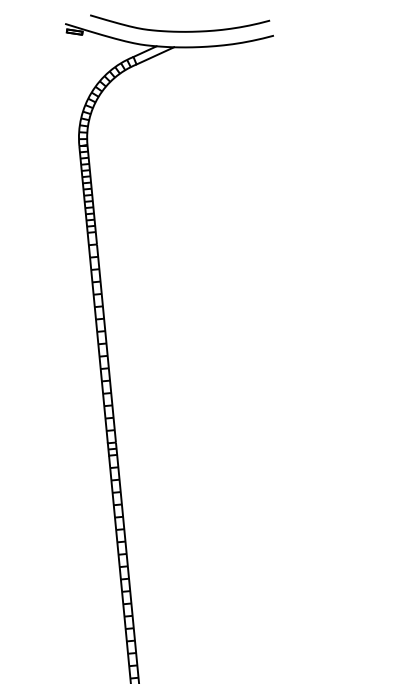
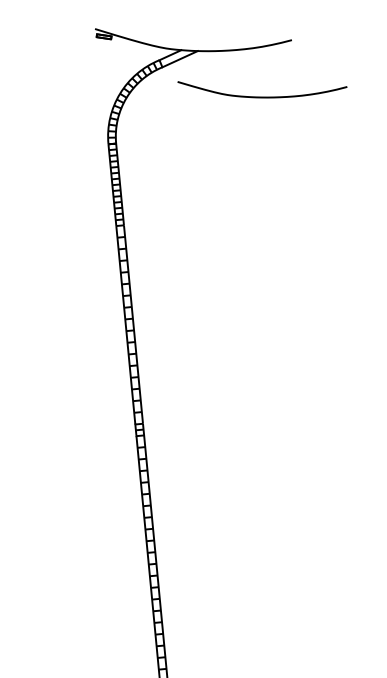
curve: (180, 30) -> (262, 96), moved

